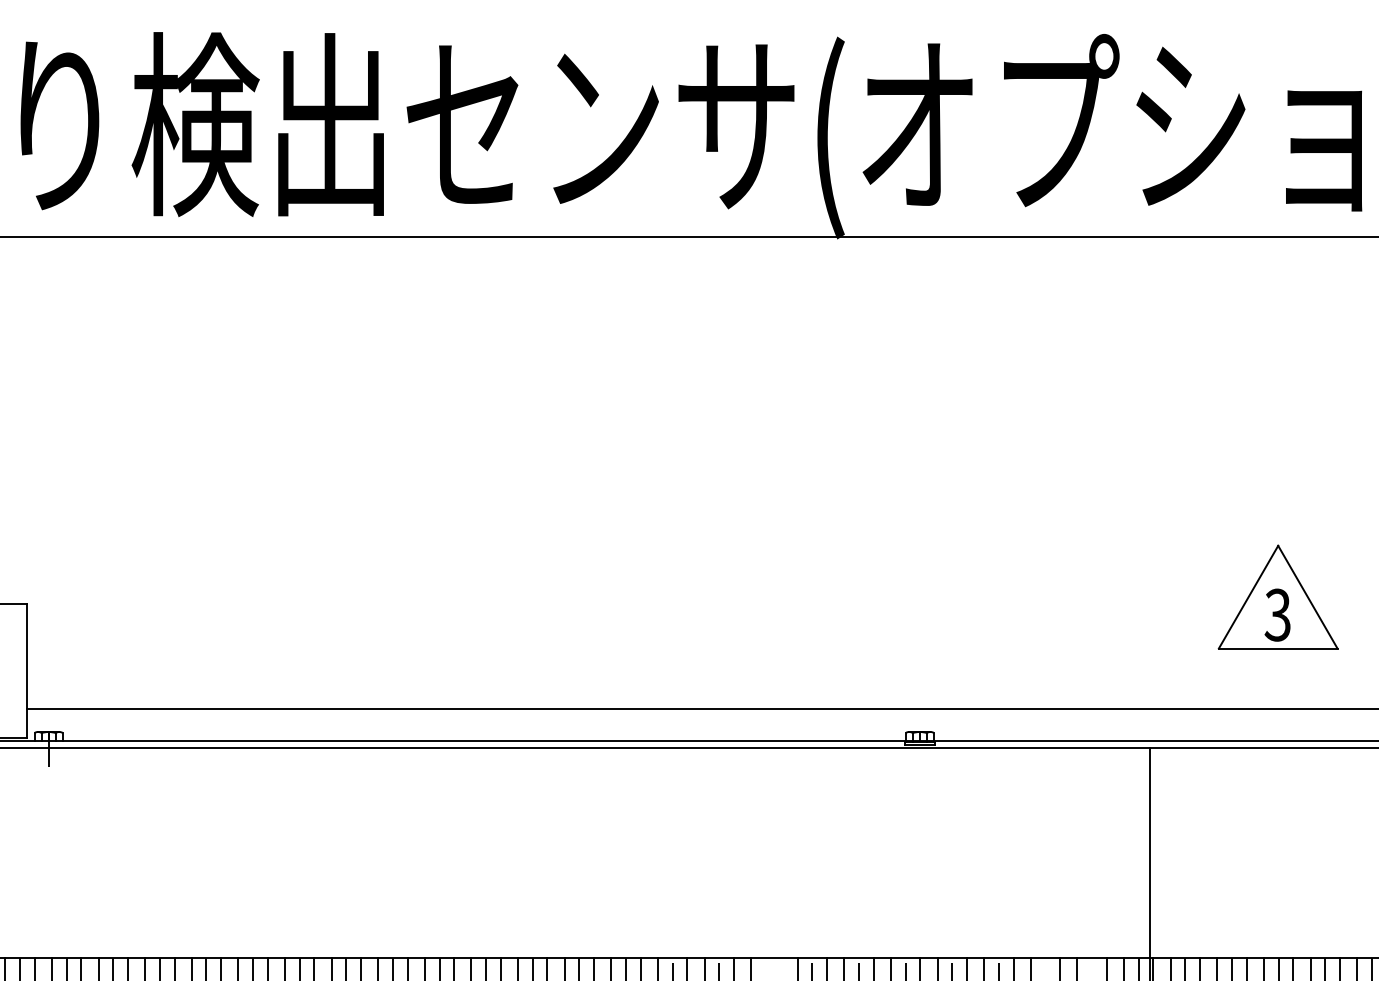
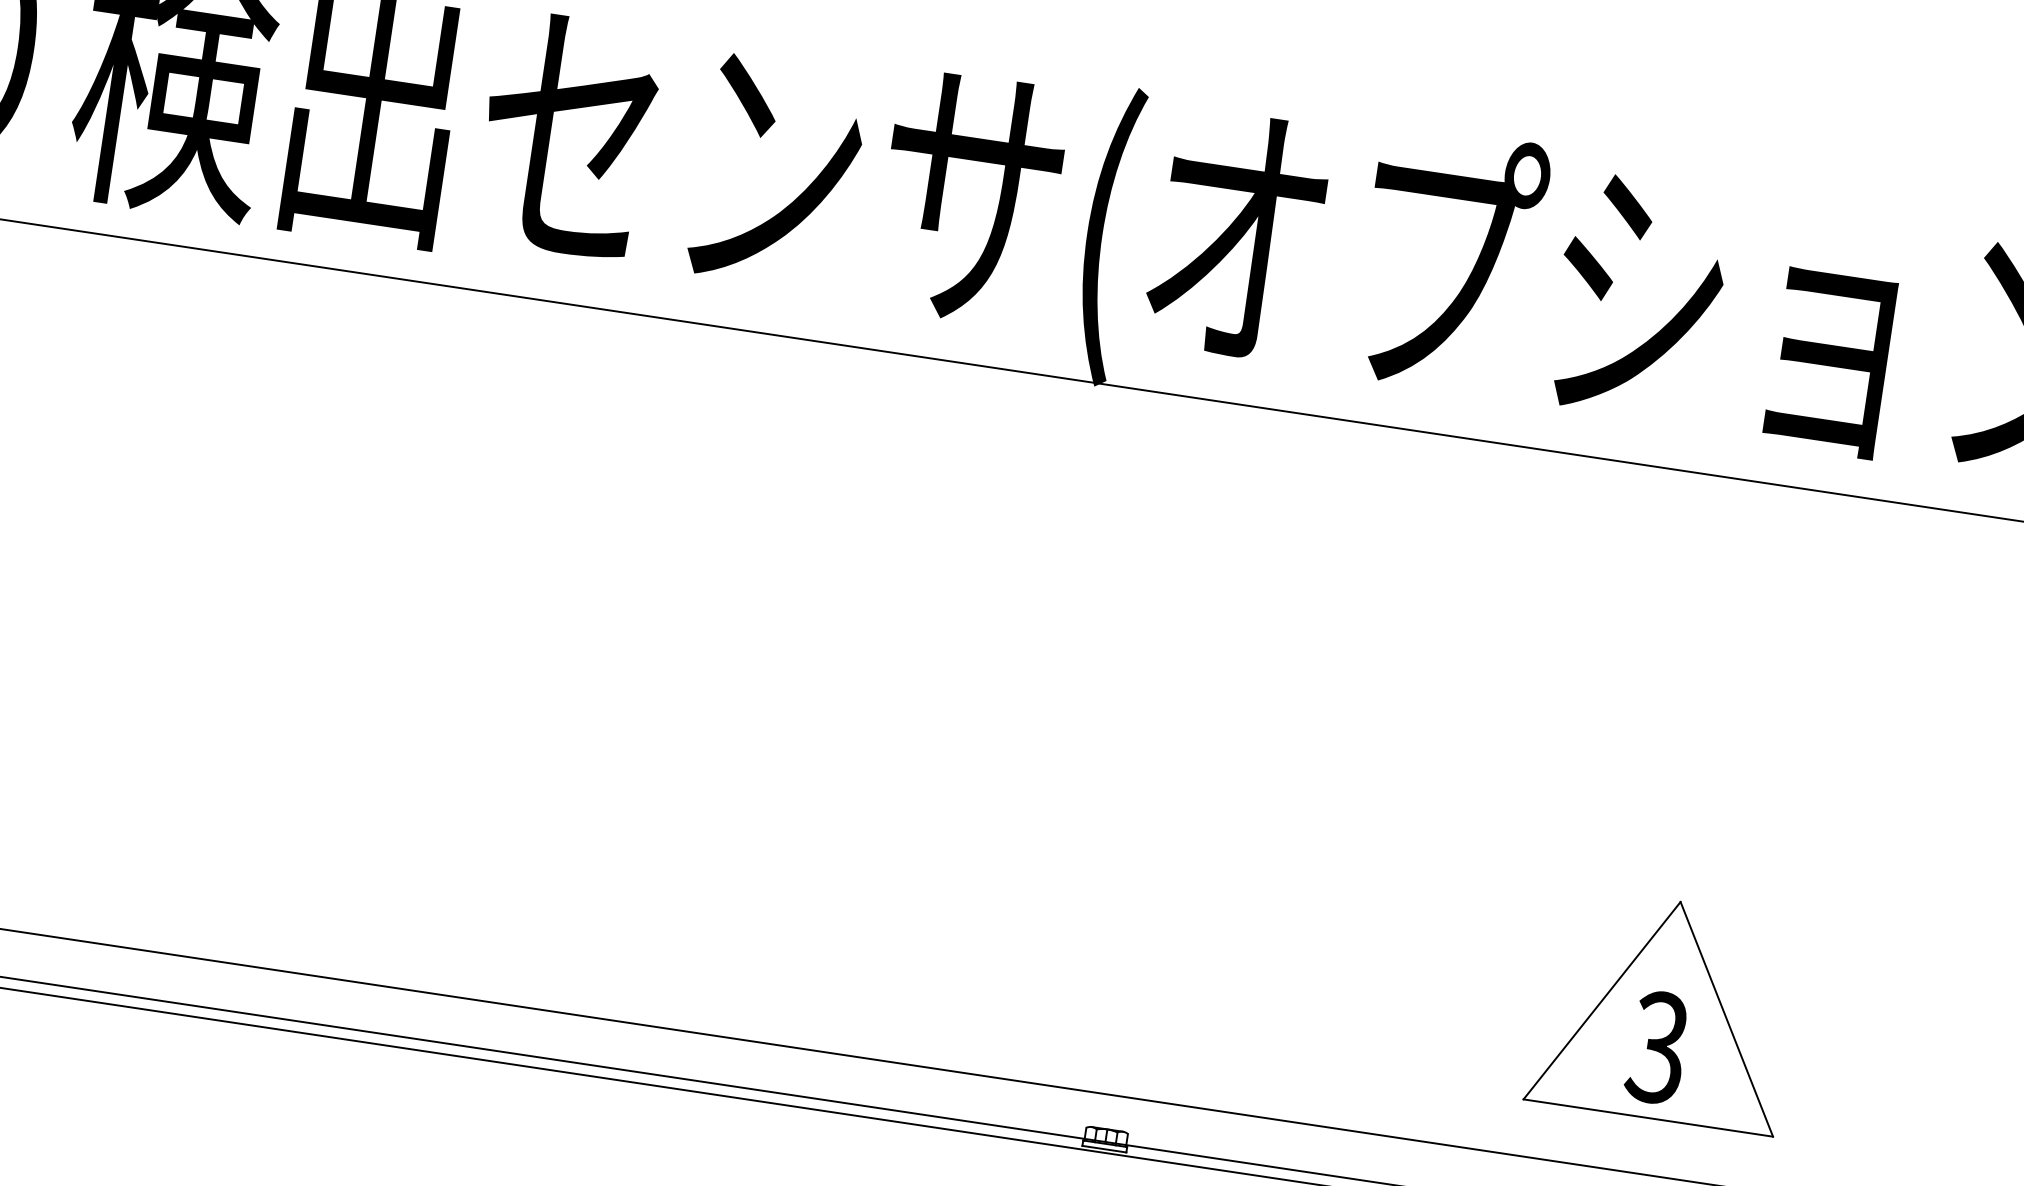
part: (1277, 596) -> (1663, 1008), size x1.43

